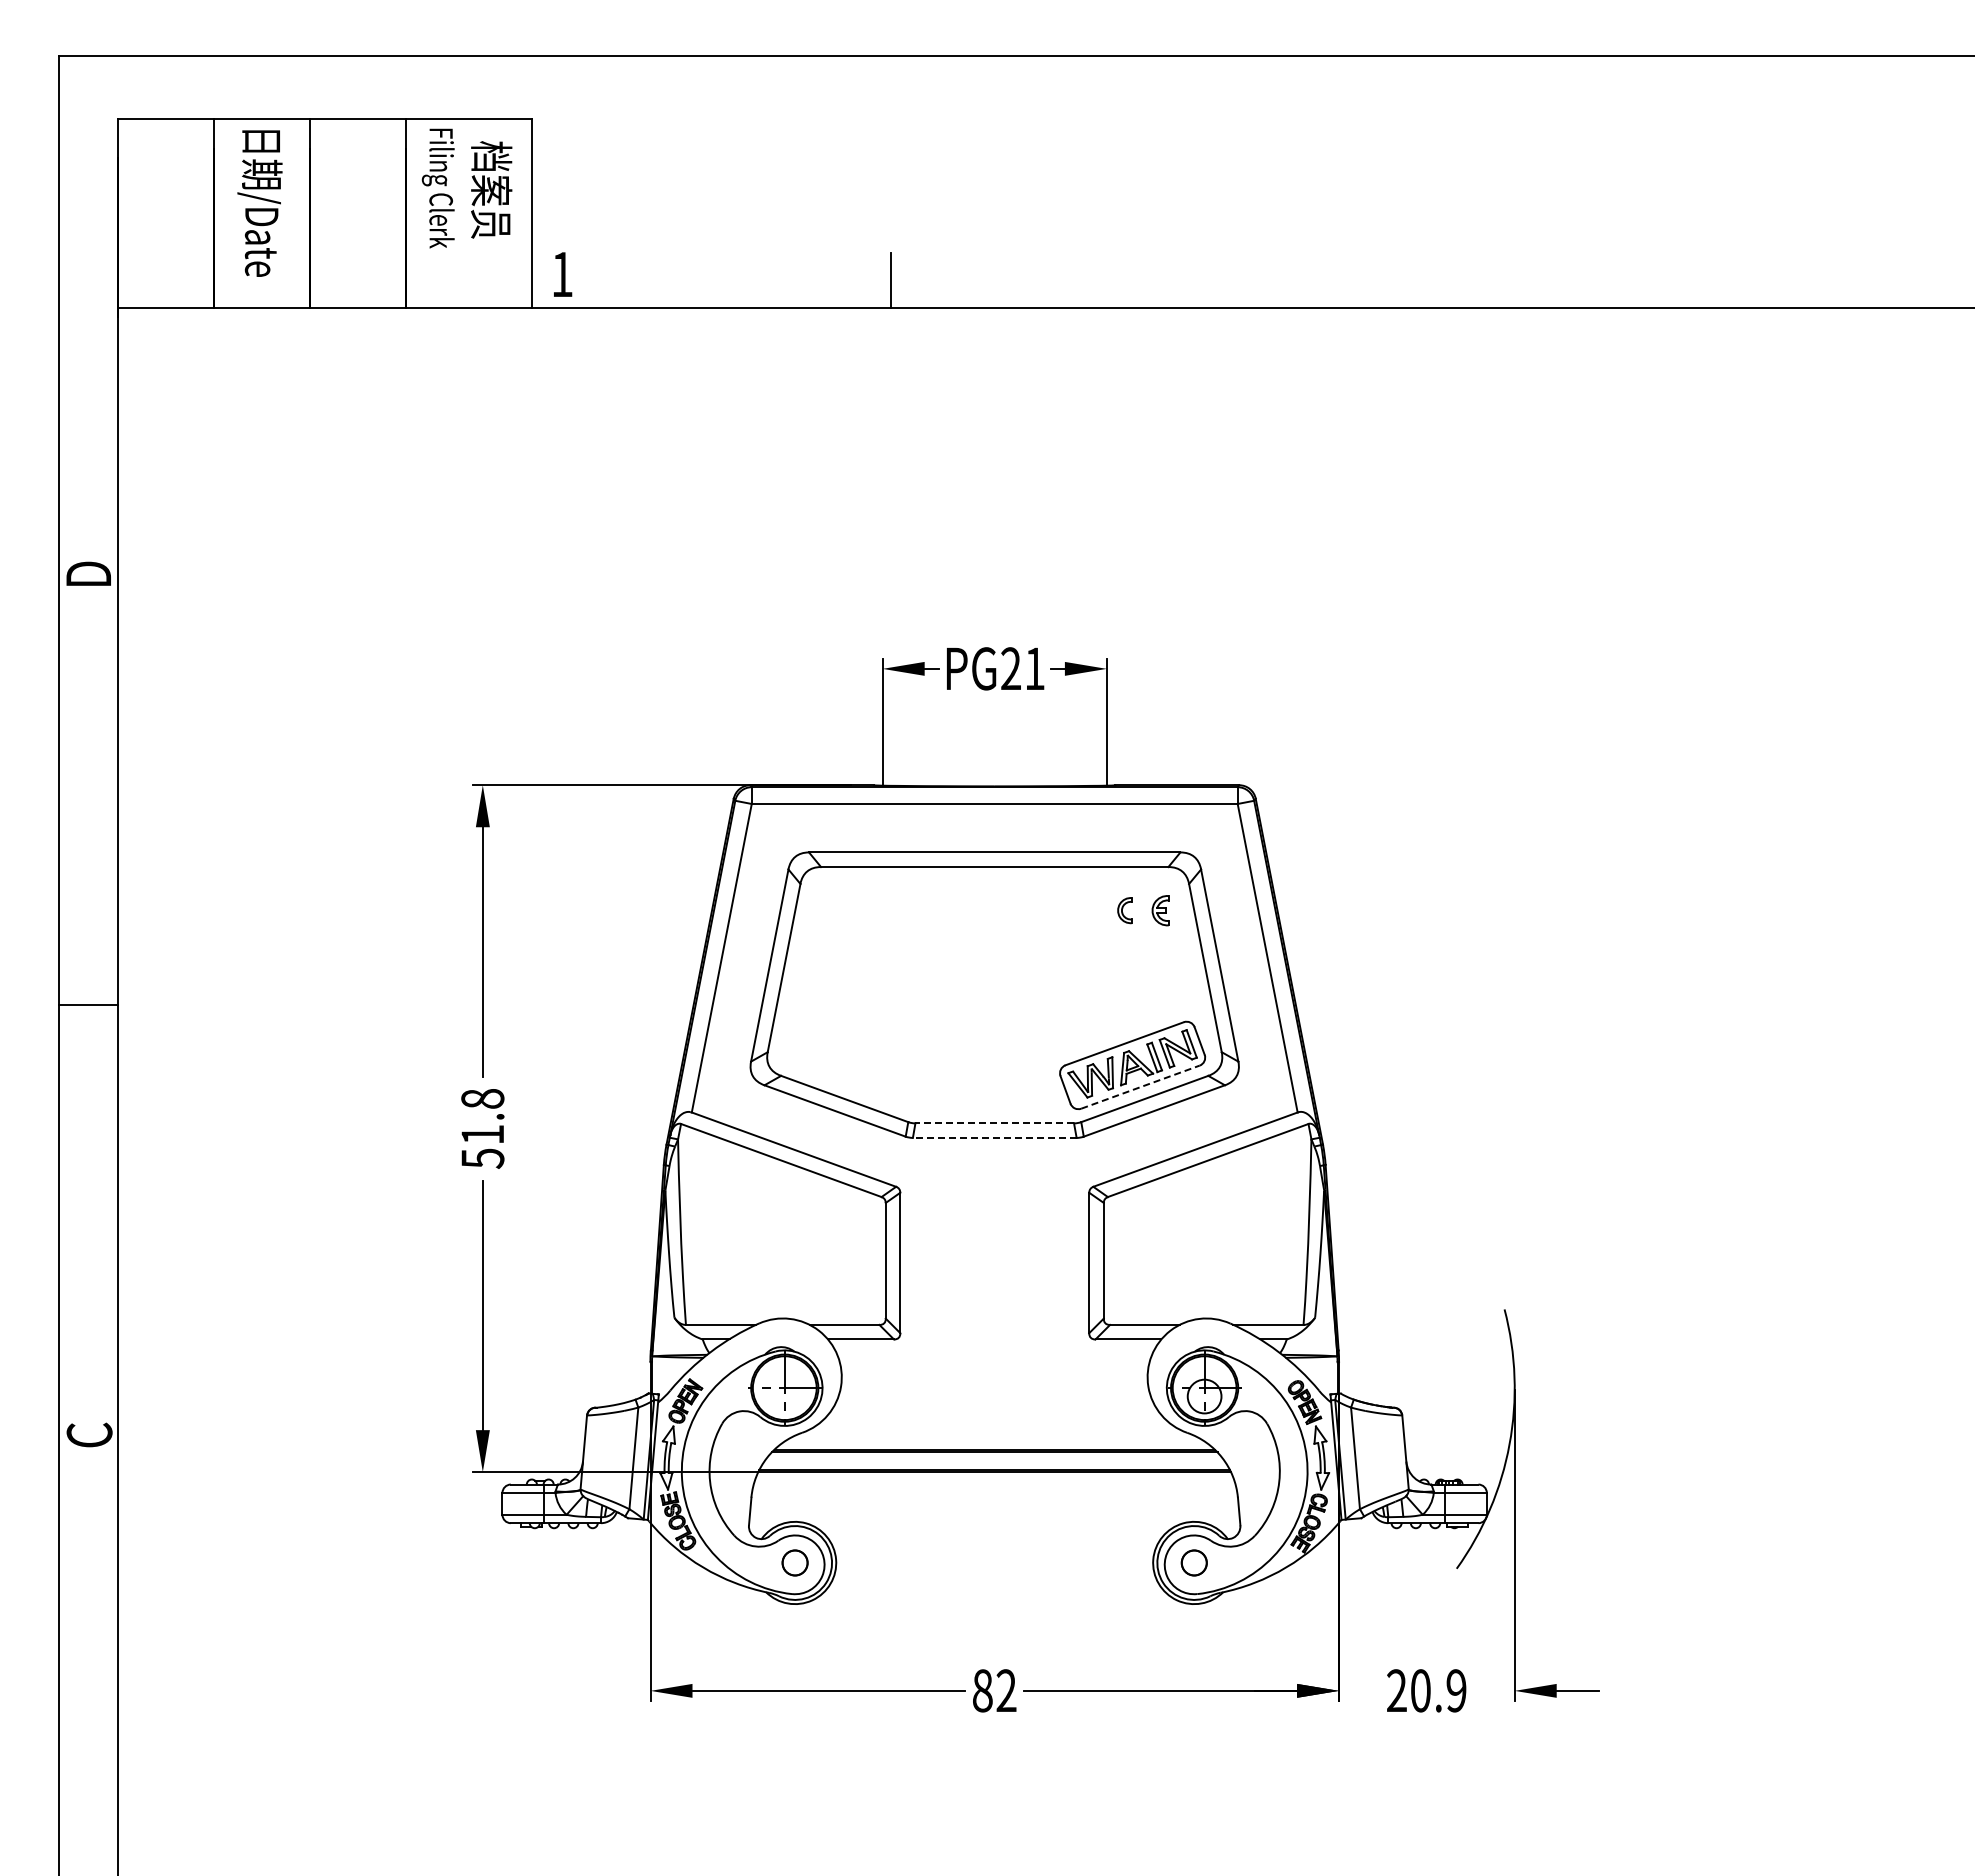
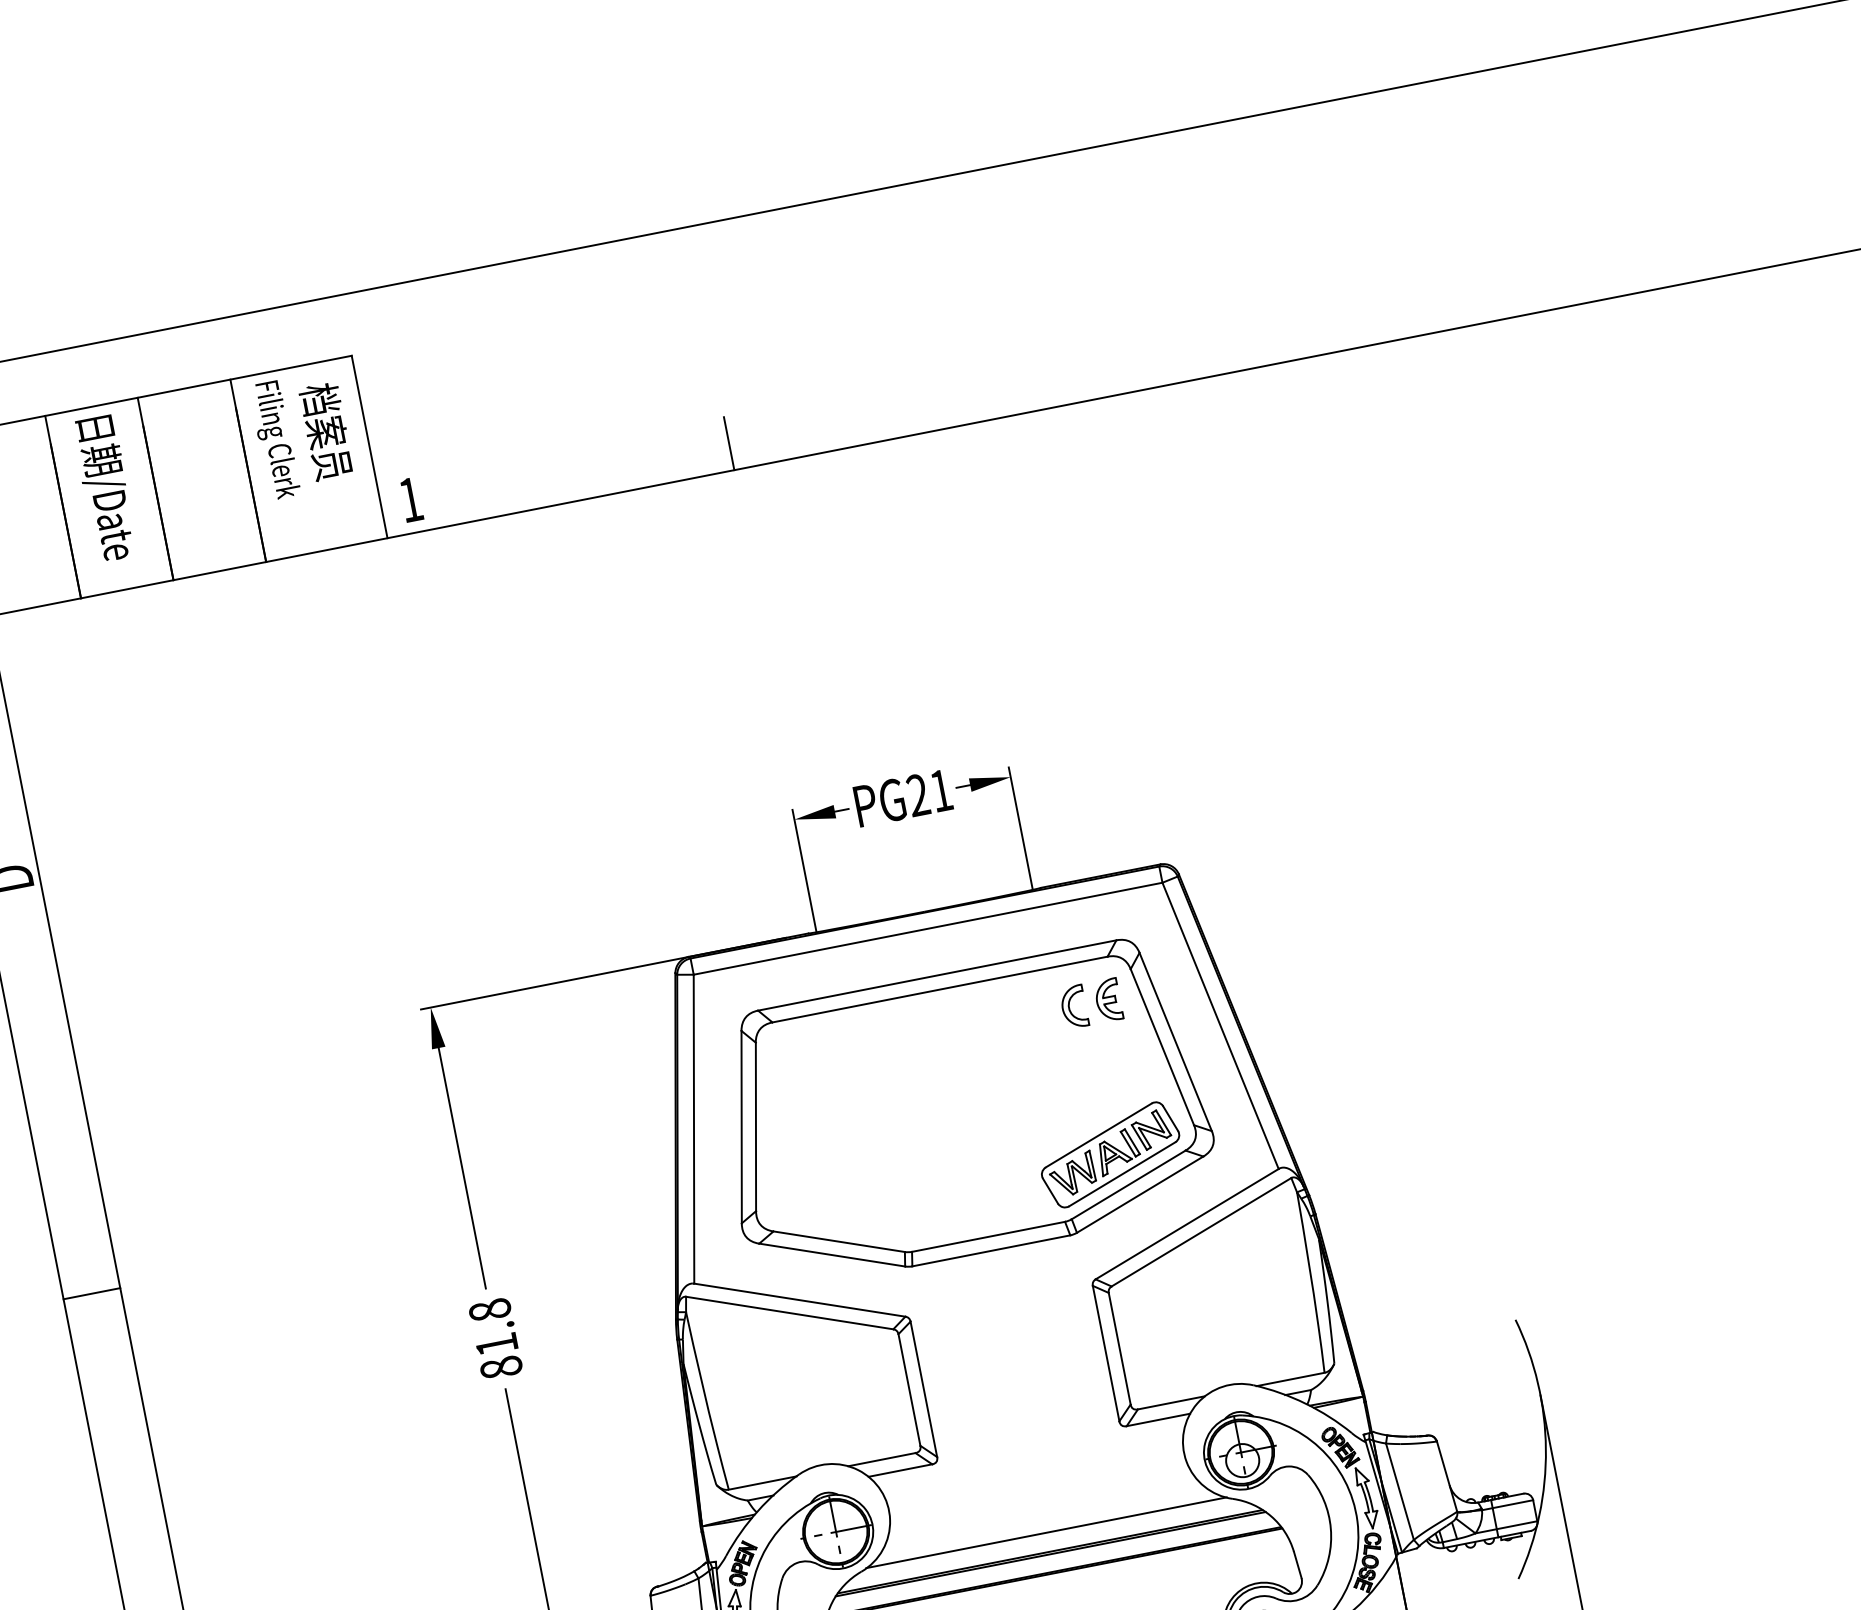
part: (1124, 910) -> (1073, 1006), size x1.67
part: (1160, 910) -> (1108, 1000), size x1.43
line: (1140, 1087) -> (1122, 1174), dashed -> solid
line: (994, 1123) -> (988, 1236), dashed -> solid
line: (994, 1137) -> (990, 1250), dashed -> solid
text: (482, 1158) -> (501, 1367), 51.8 -> 81.8
line: (994, 1430) -> (1046, 1533), added

